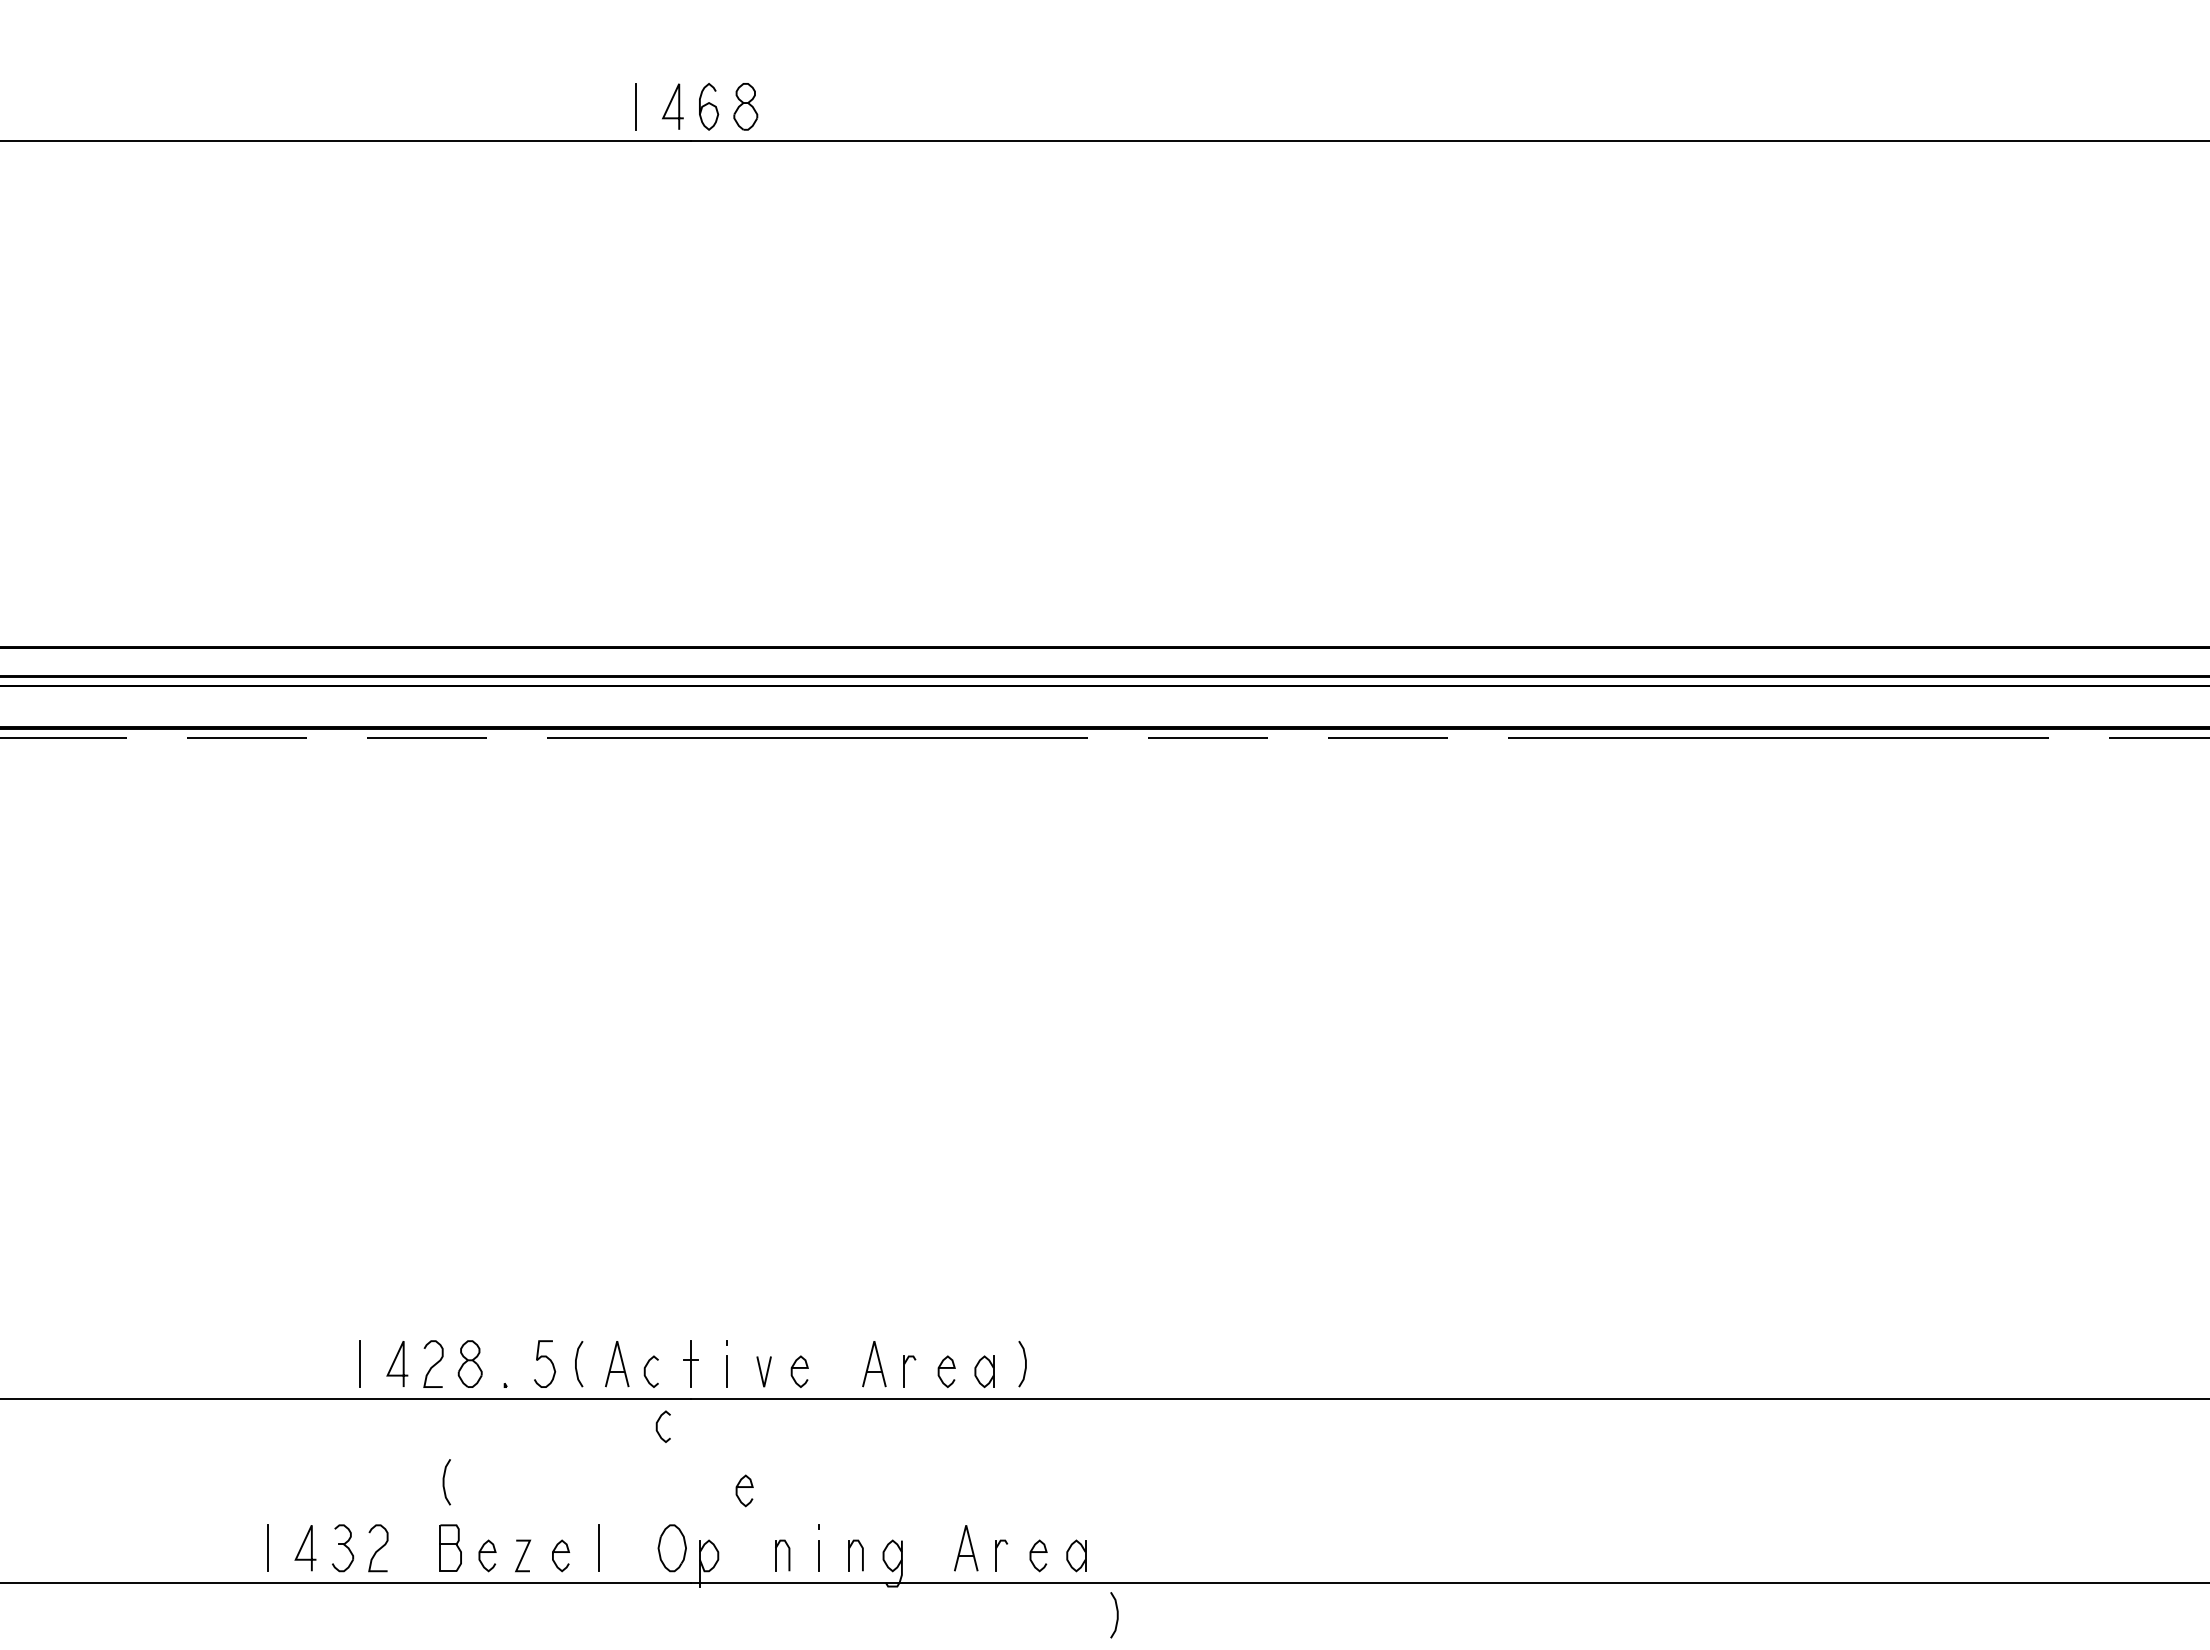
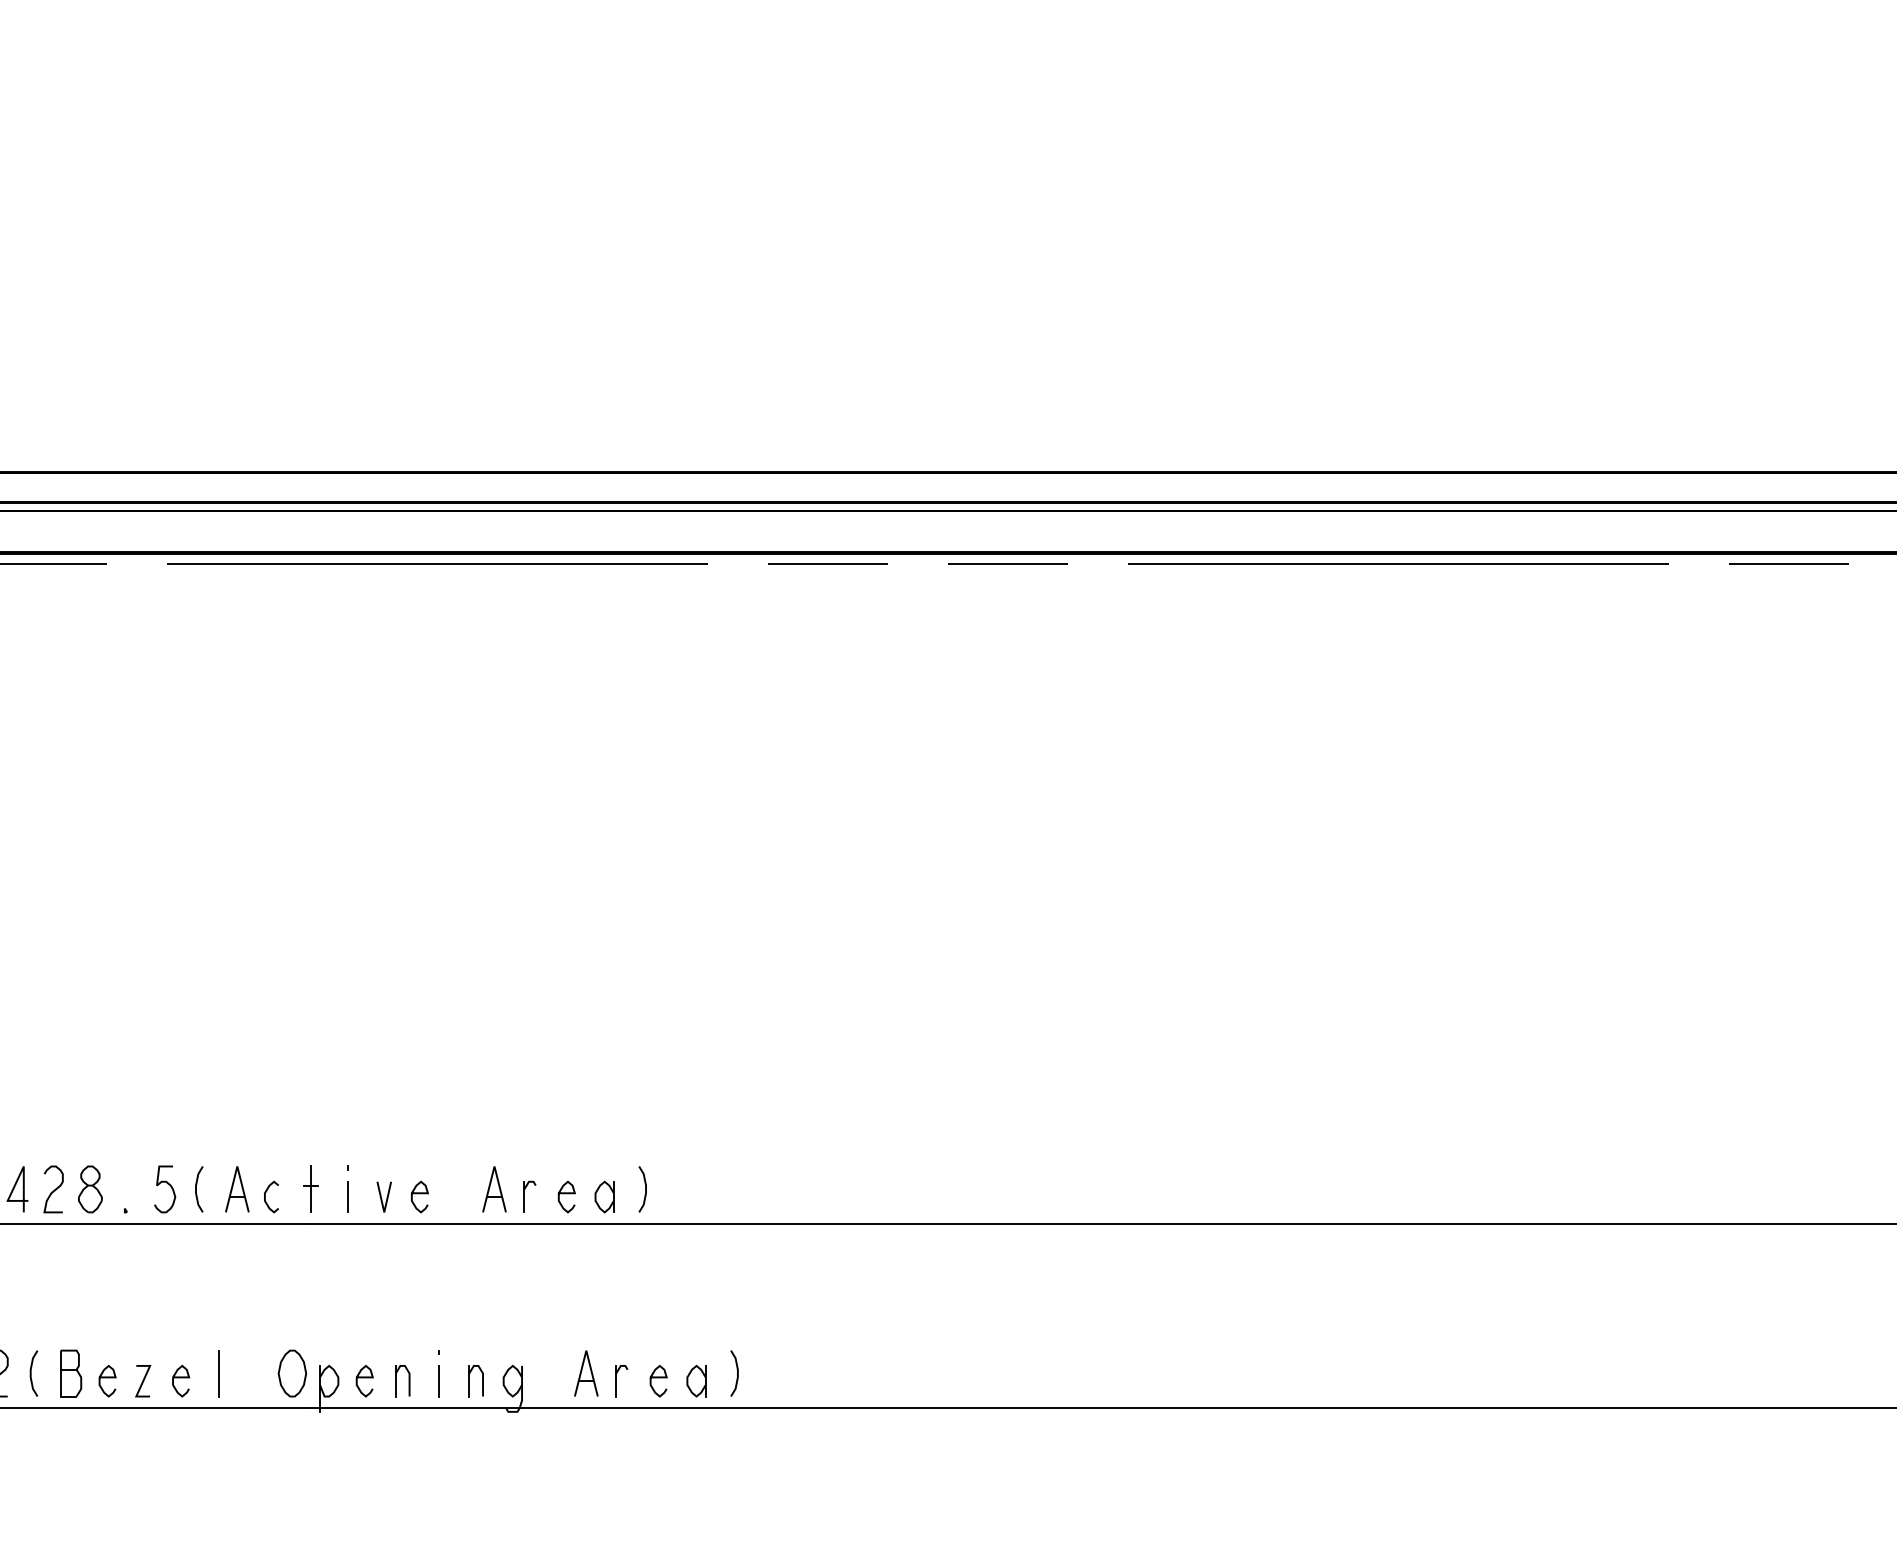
curve: (657, 1426) -> (277, 1251), removed
curve: (444, 1482) -> (31, 1373), moved
curve: (744, 1487) -> (364, 1377), moved
curve: (1116, 1615) -> (736, 1373), moved

